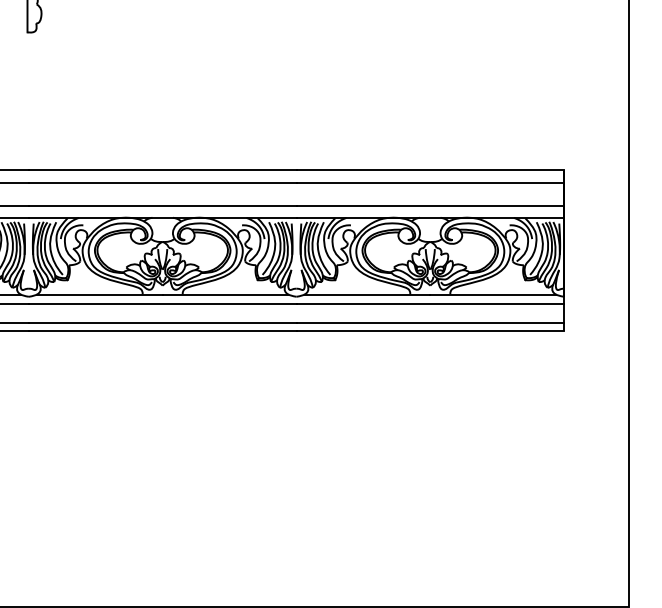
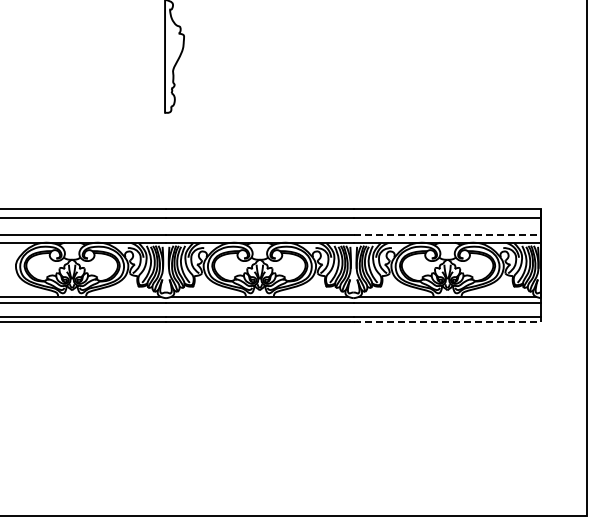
line: (430, 205) -> (447, 234), solid -> dashed
line: (430, 329) -> (447, 321), solid -> dashed

